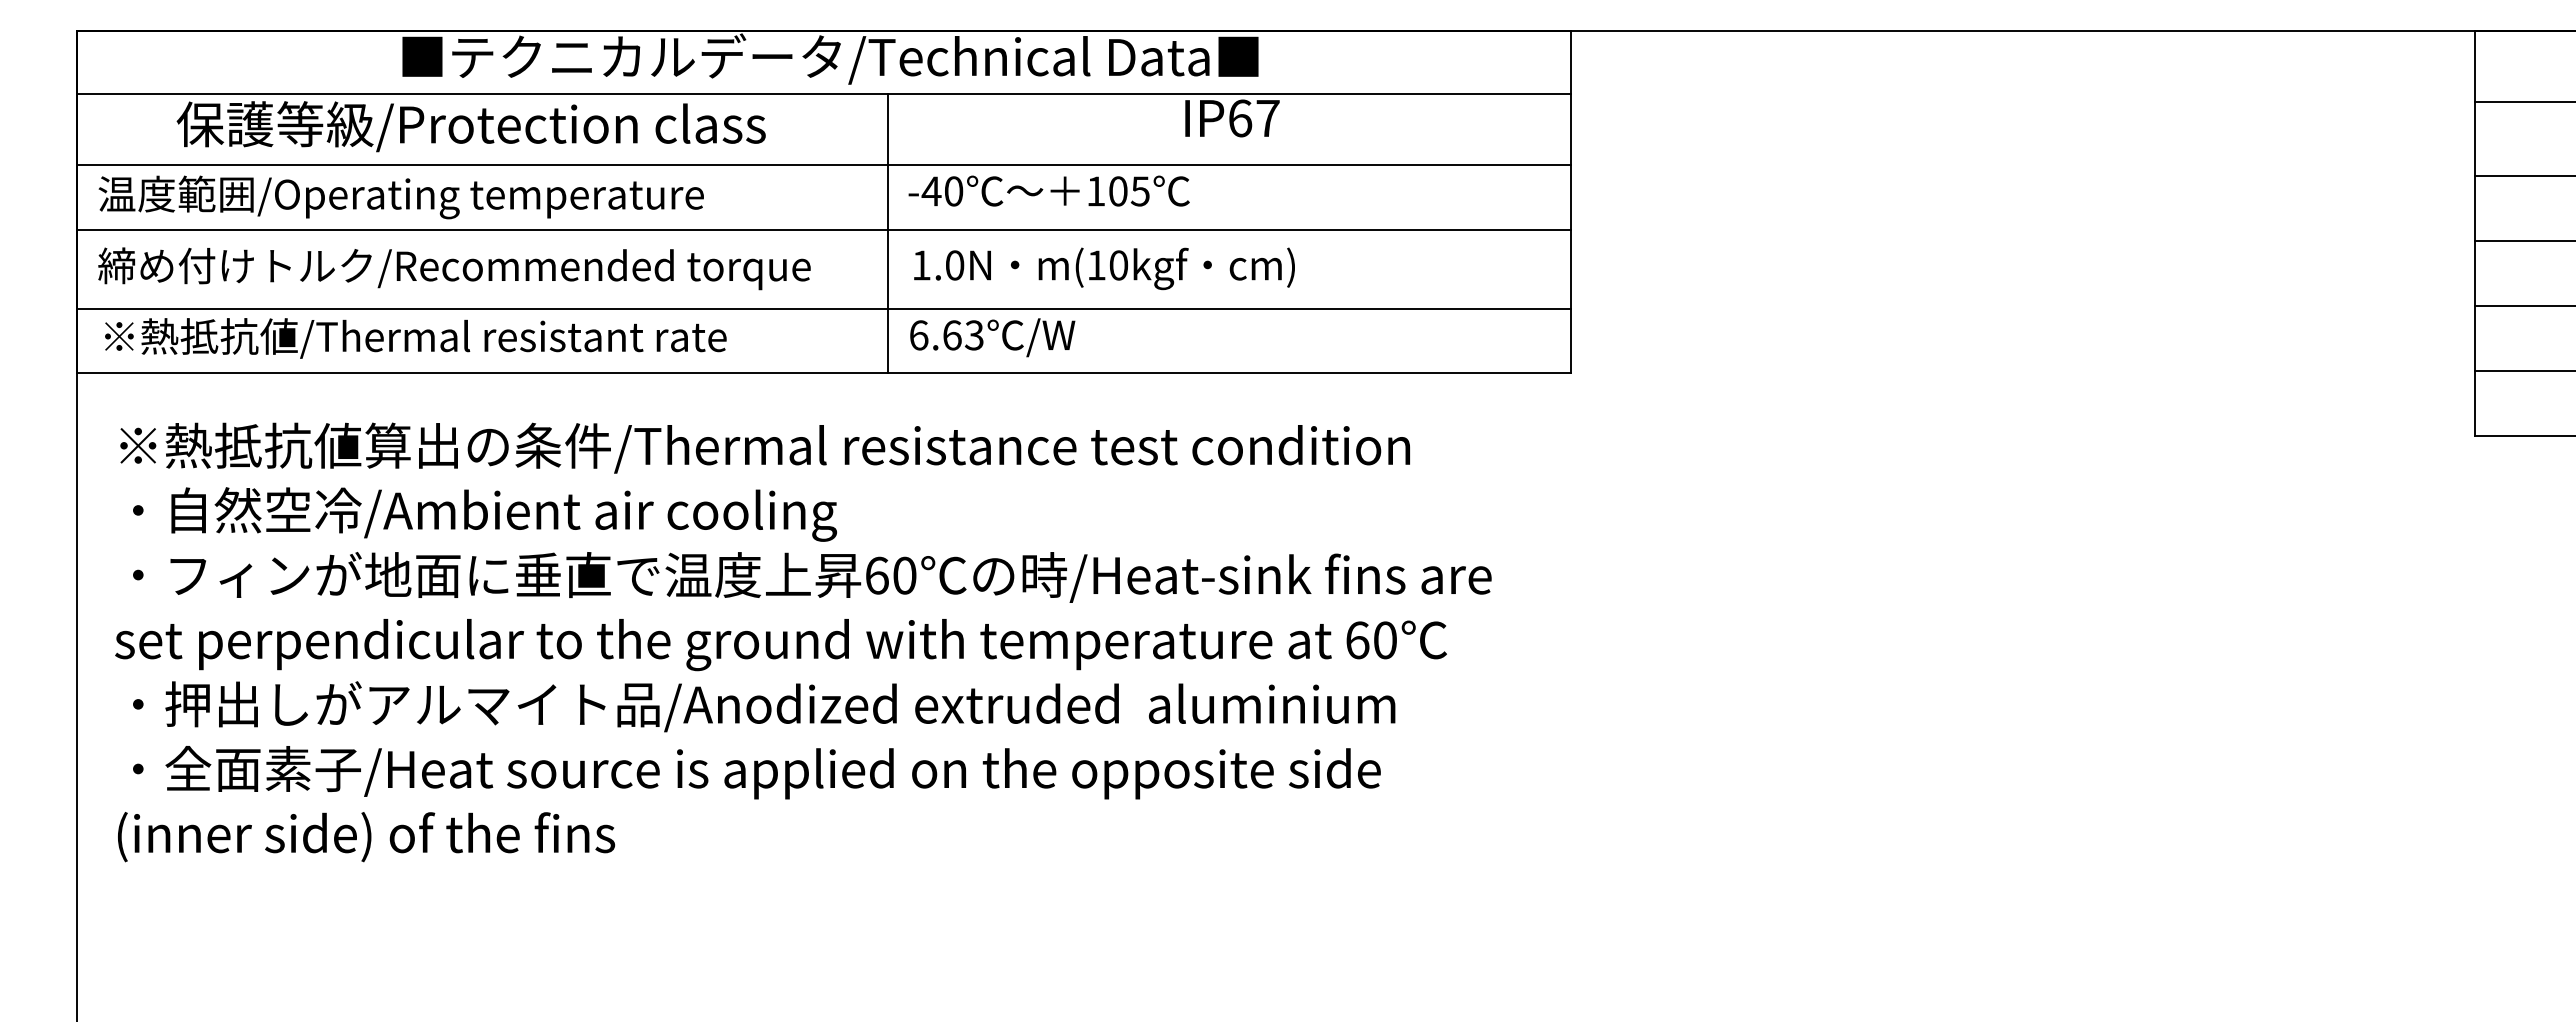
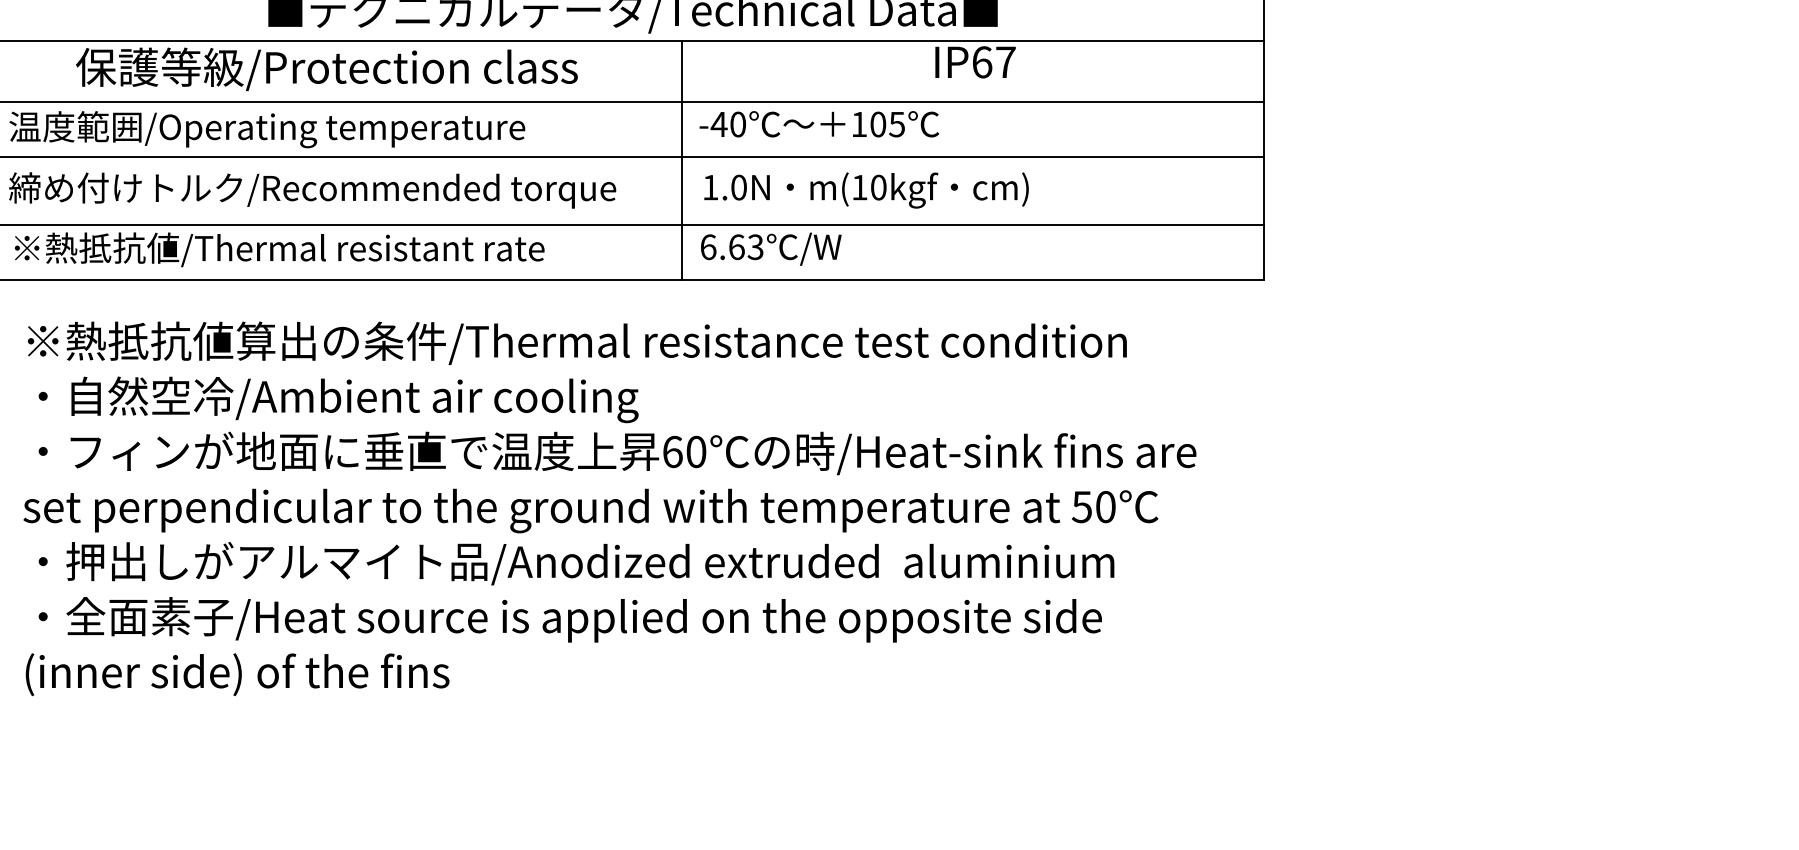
text: (1357, 640) -> (1082, 507), 60 -> 50

